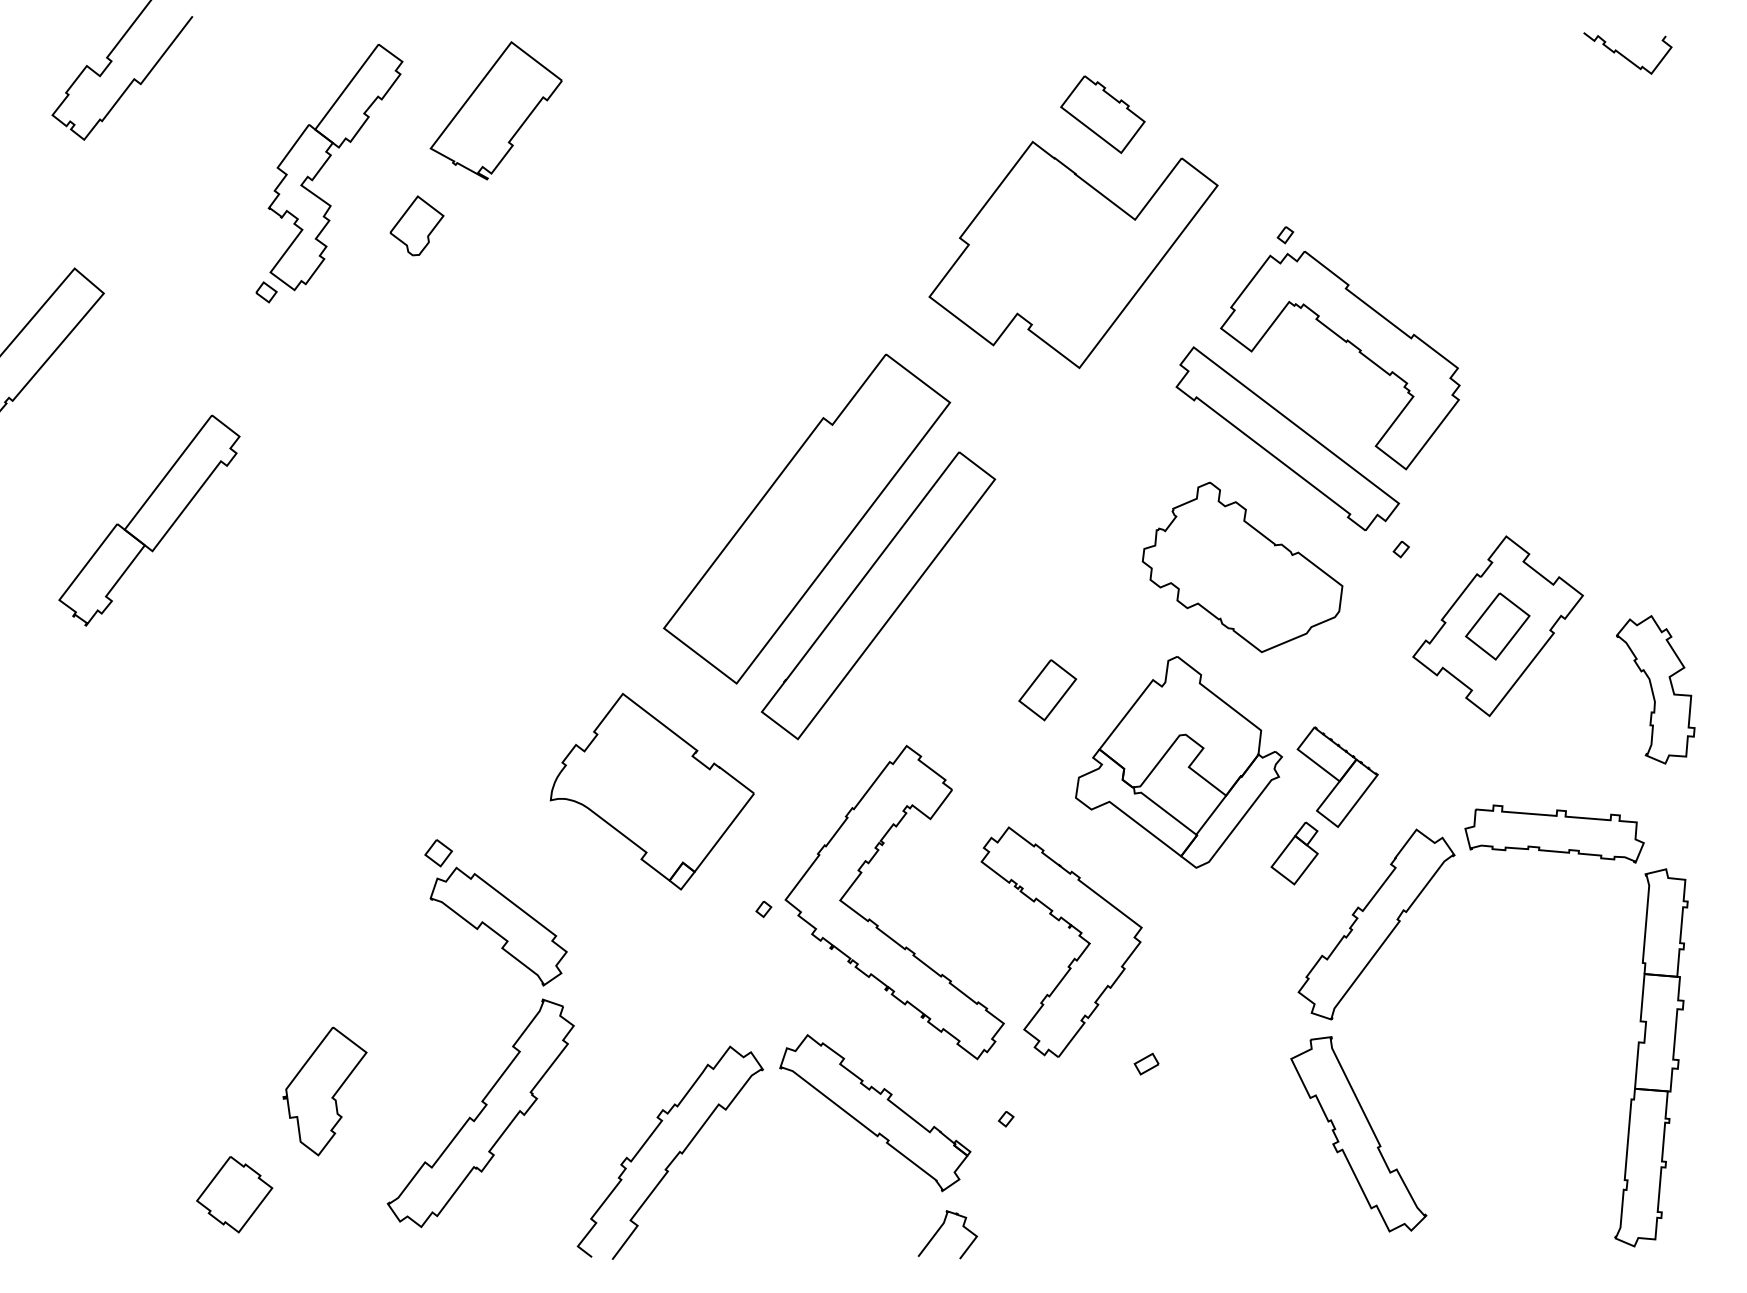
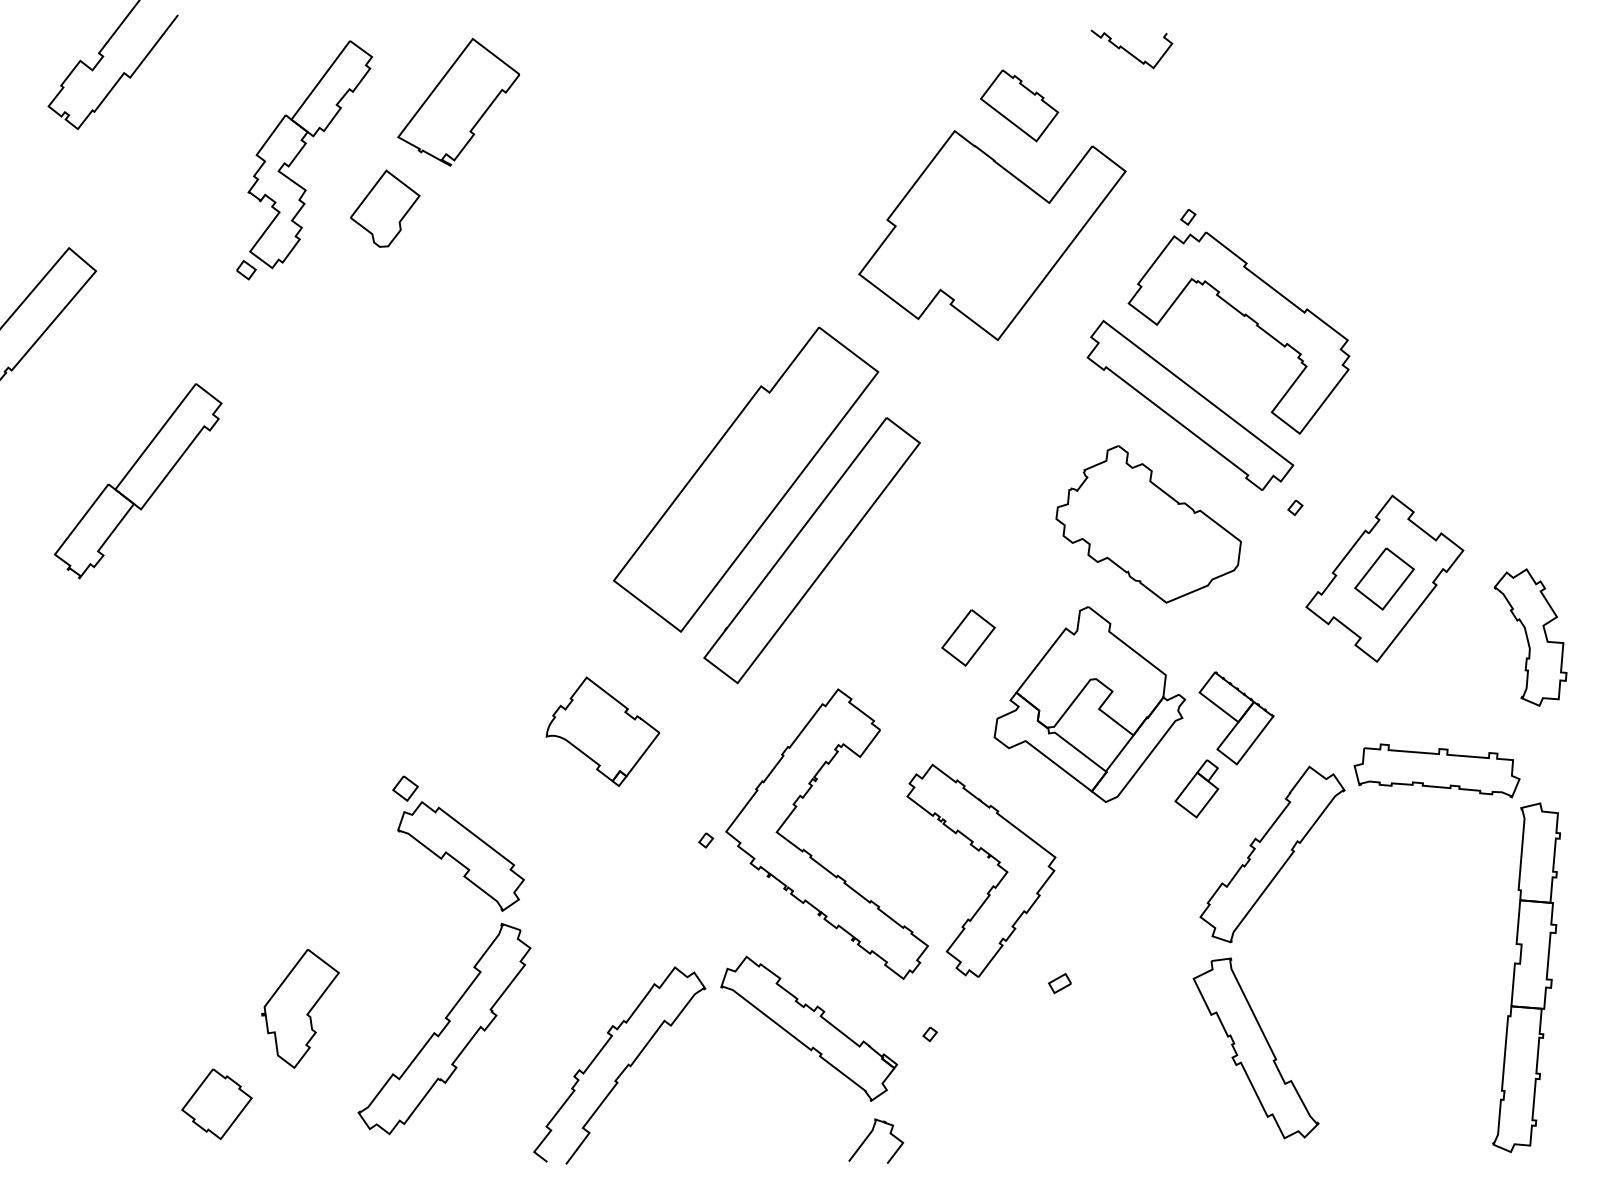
curve: (1626, 56) -> (1130, 52), moved
part: (416, 225) -> (385, 208), size x1.4
part: (651, 791) -> (602, 731), size x0.6

